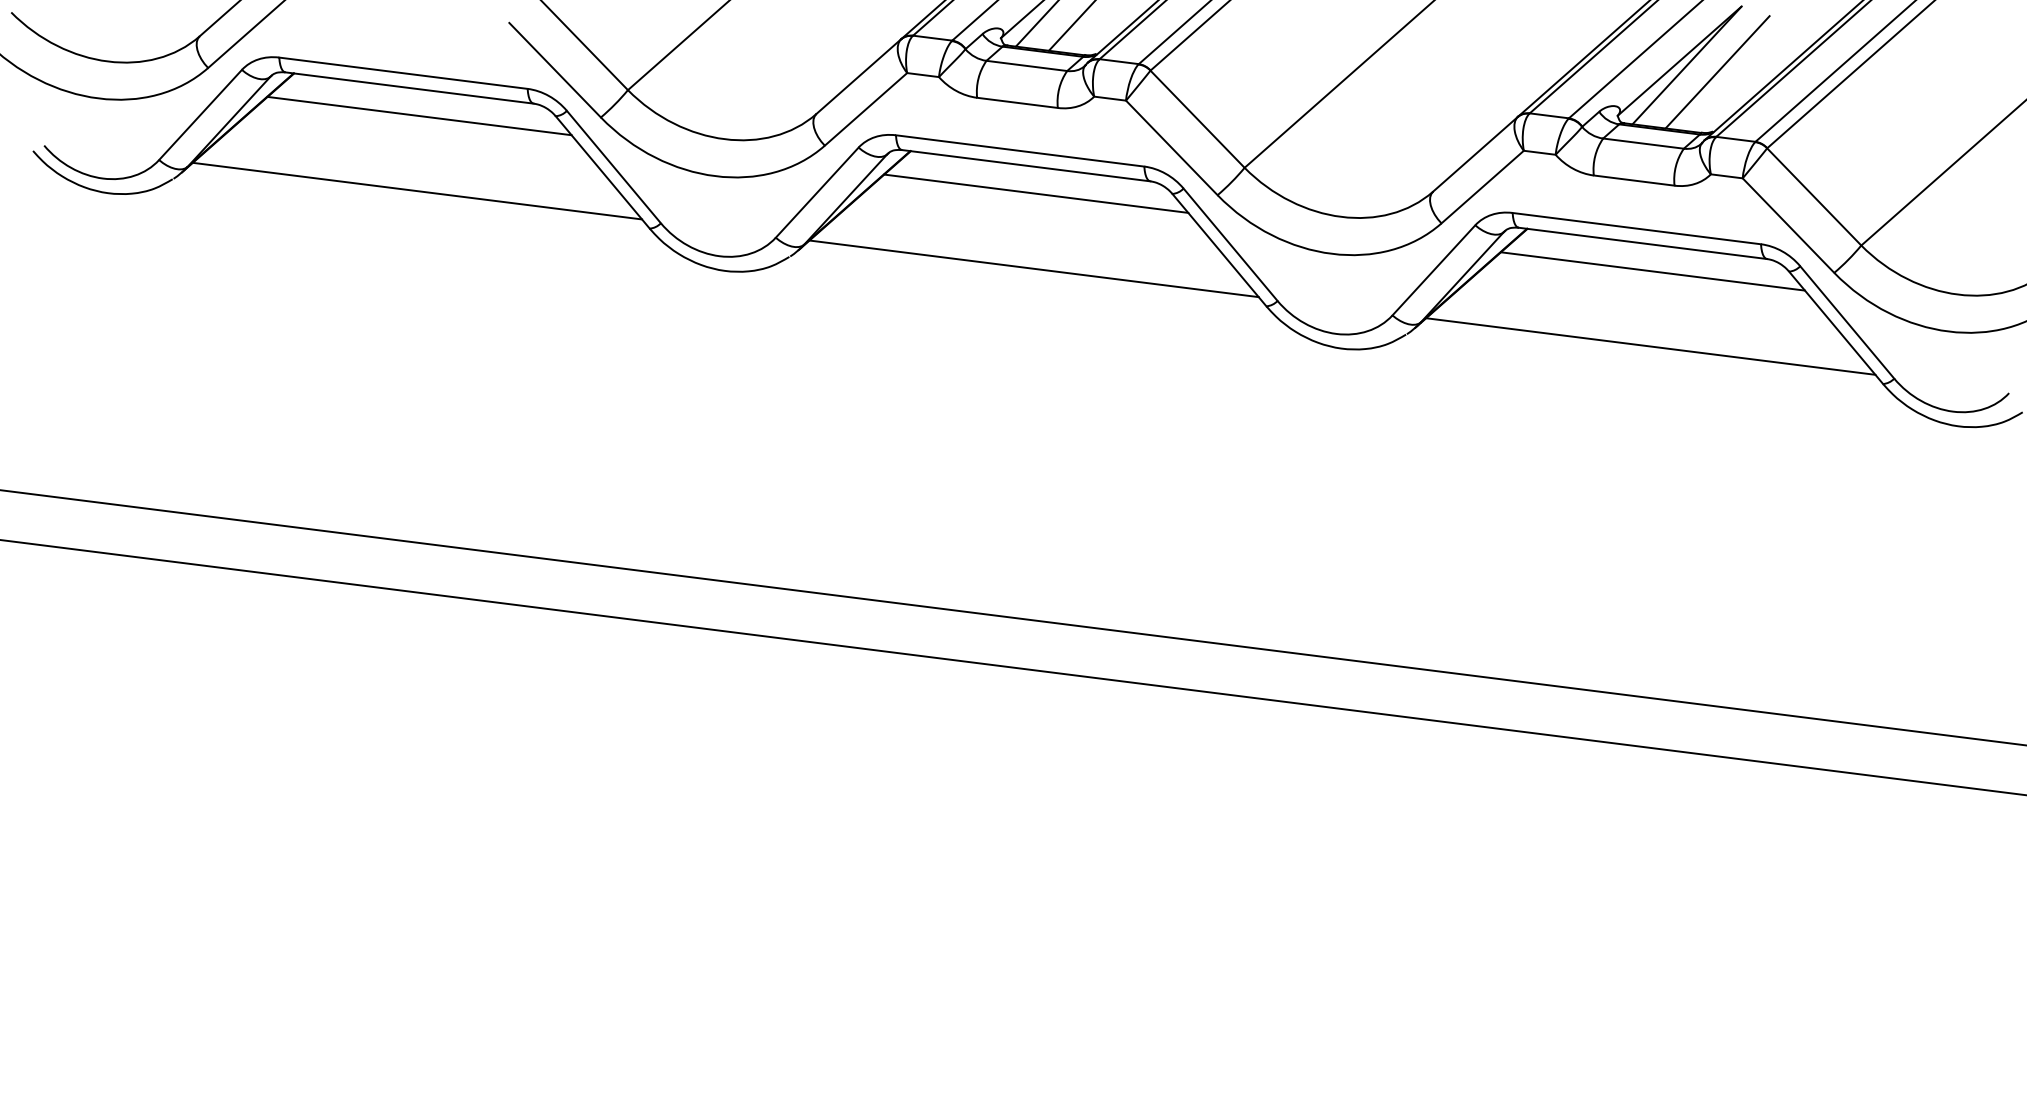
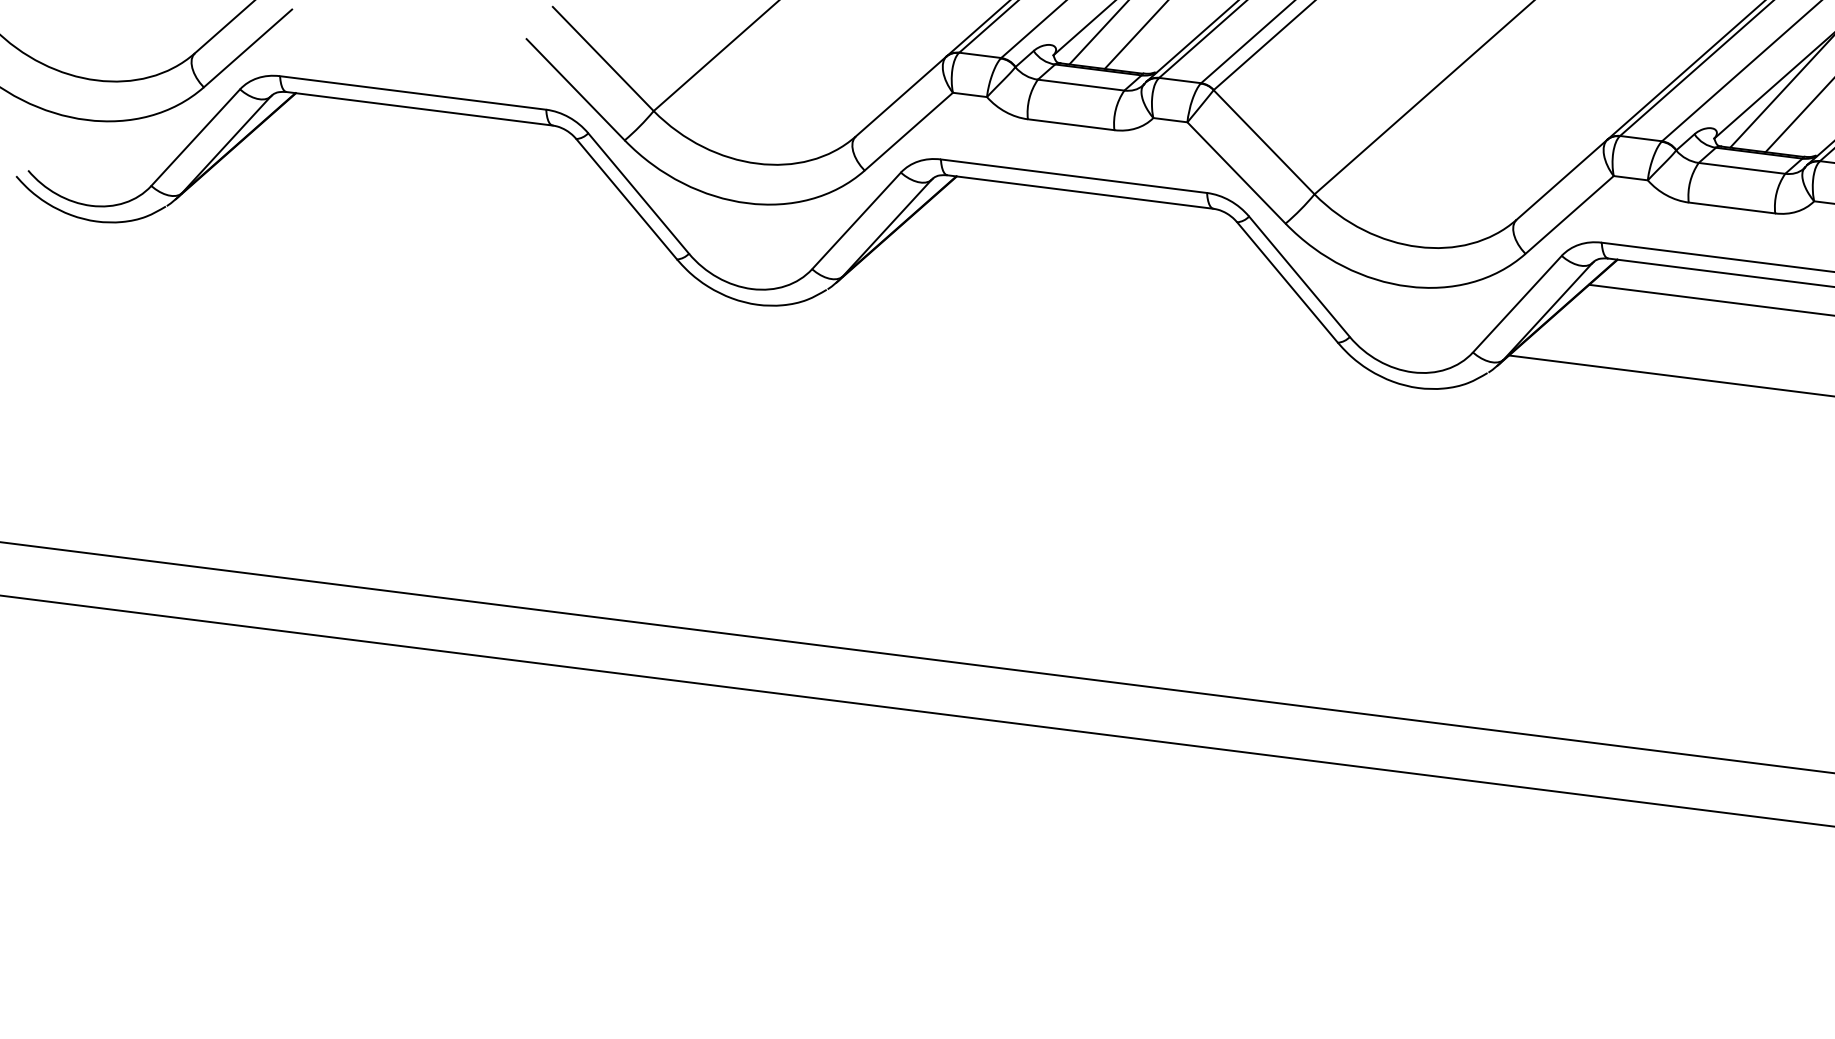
line: (419, 115) -> (430, 138), removed
line: (417, 190) -> (428, 218), removed
line: (1036, 193) -> (1091, 221), removed
line: (1033, 268) -> (1088, 302), removed

